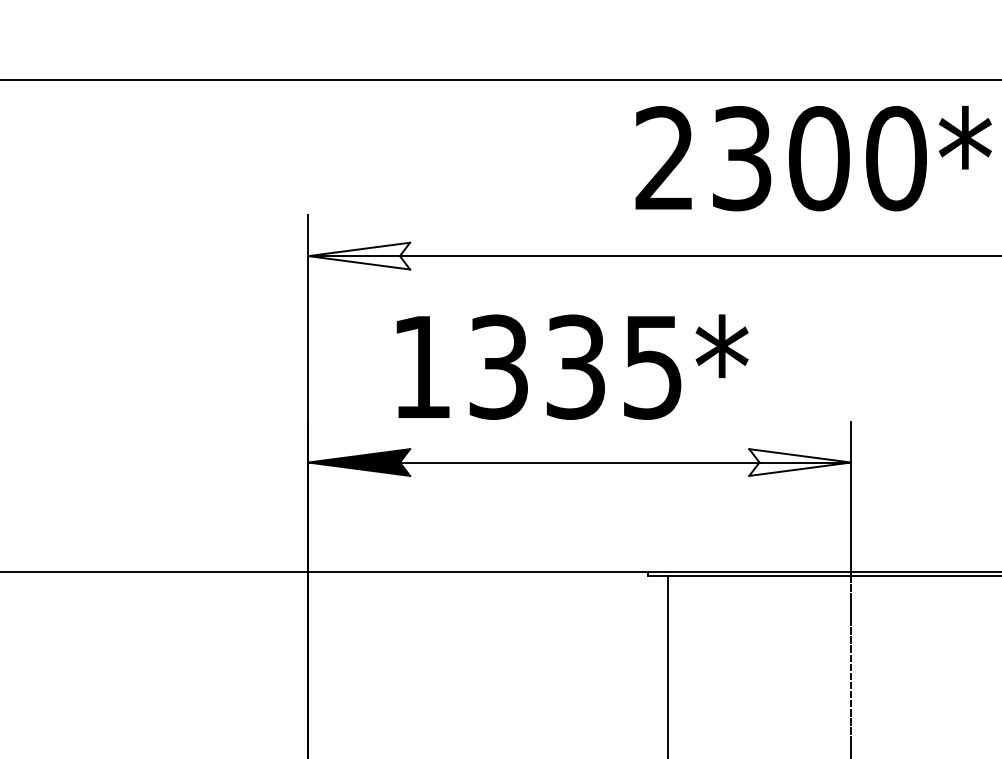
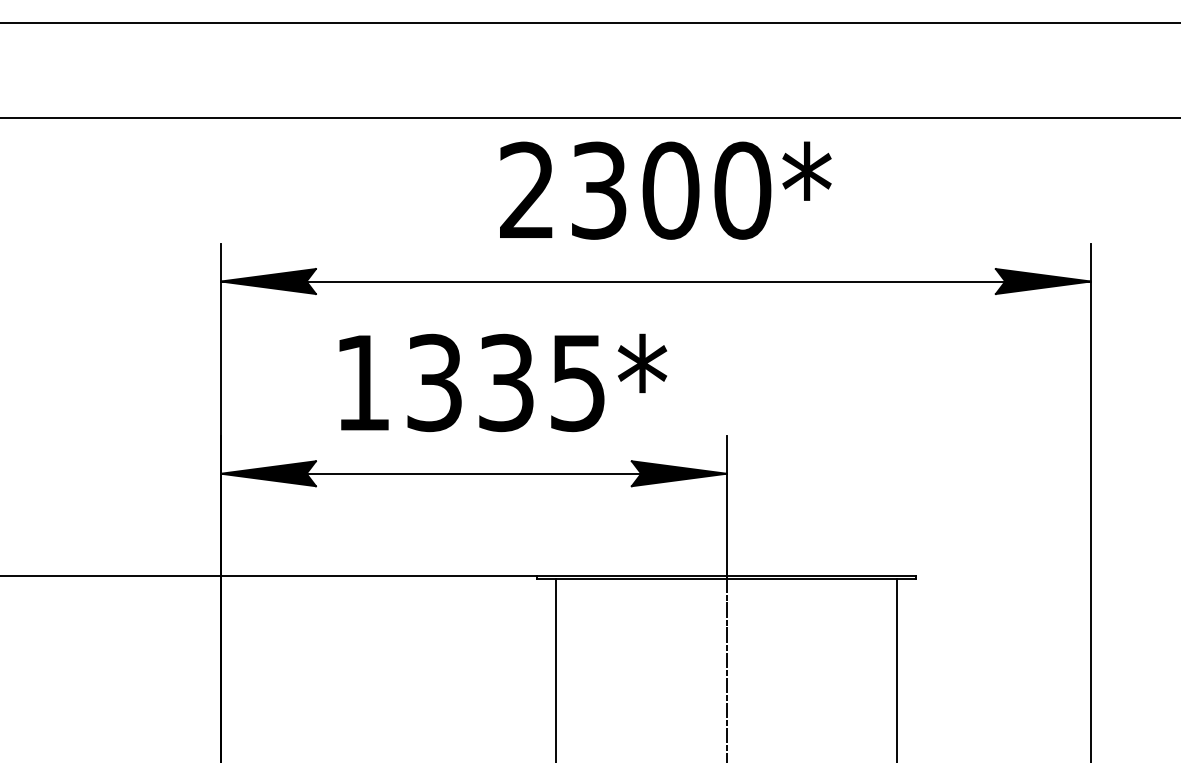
text: (813, 158) -> (665, 190), moved
fill: (359, 256) -> (268, 281), added
text: (571, 366) -> (502, 382), moved
fill: (799, 462) -> (678, 473), added

